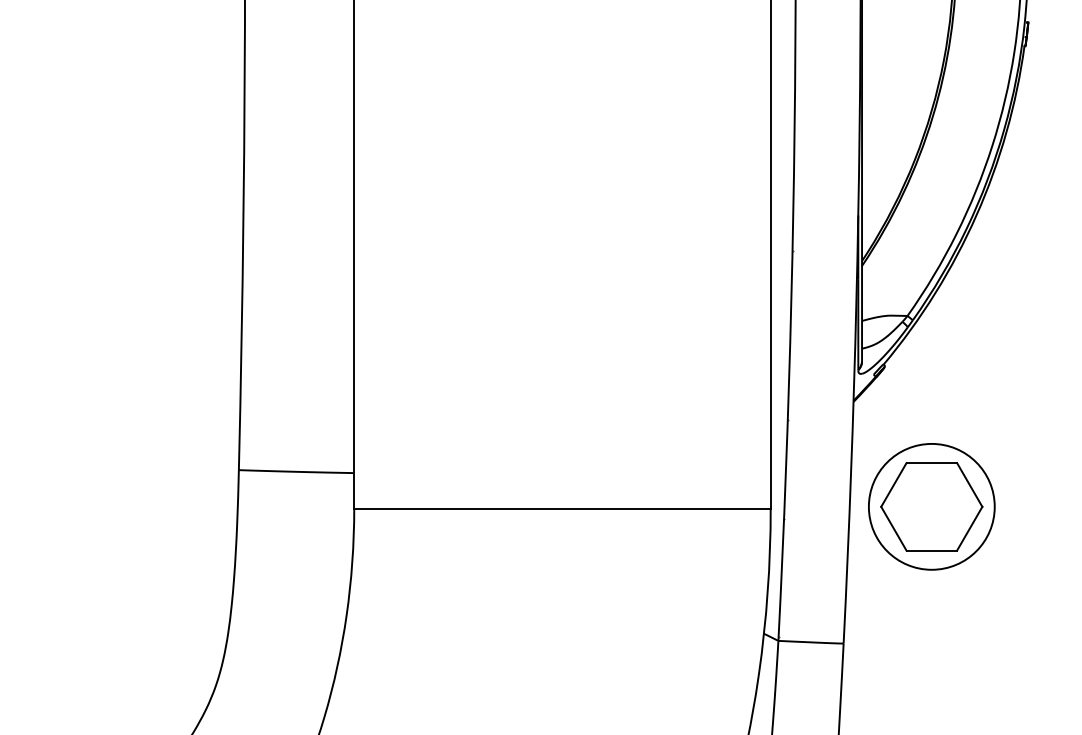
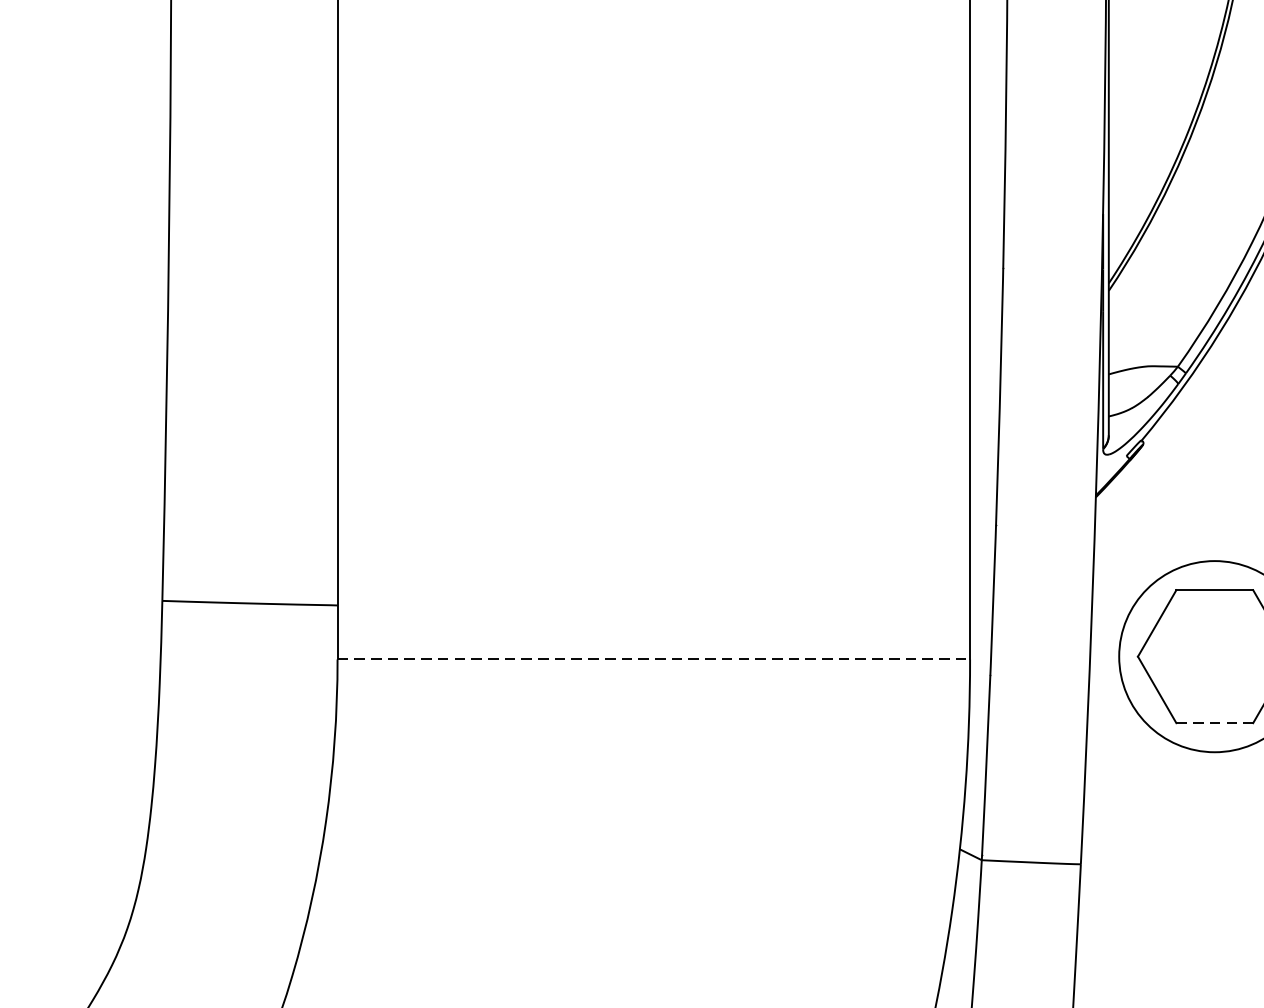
line: (562, 508) -> (653, 659), solid -> dashed
line: (932, 550) -> (1215, 722), solid -> dashed

